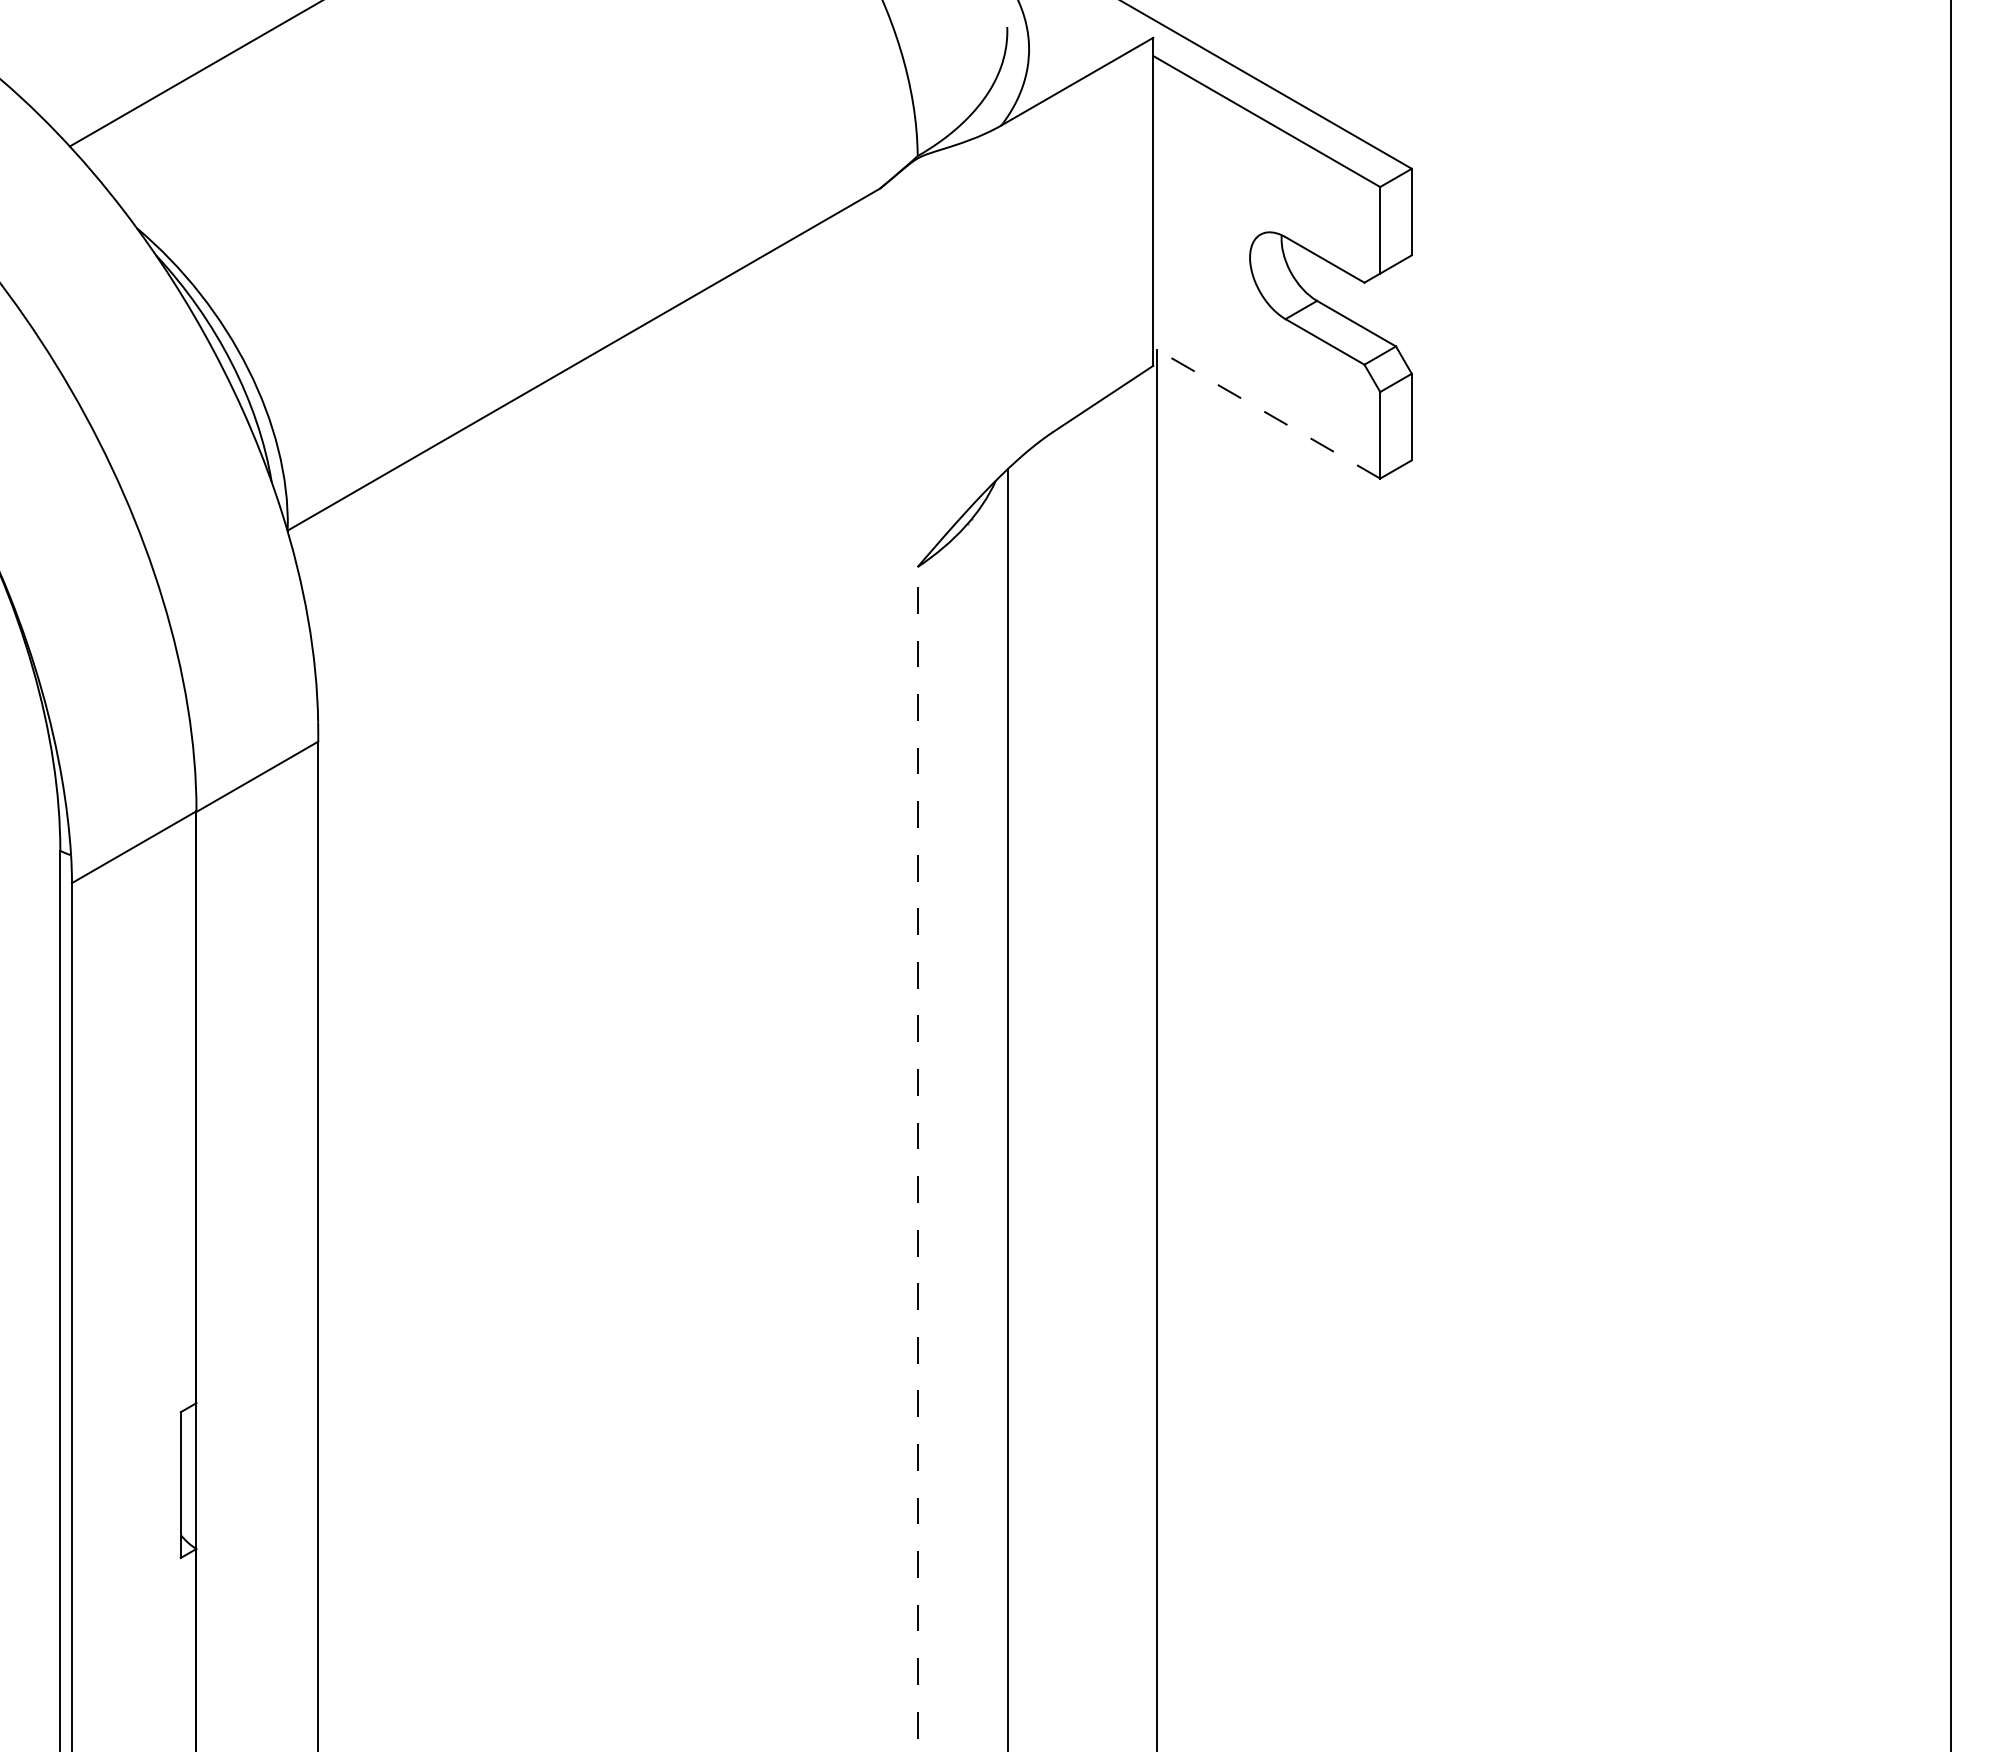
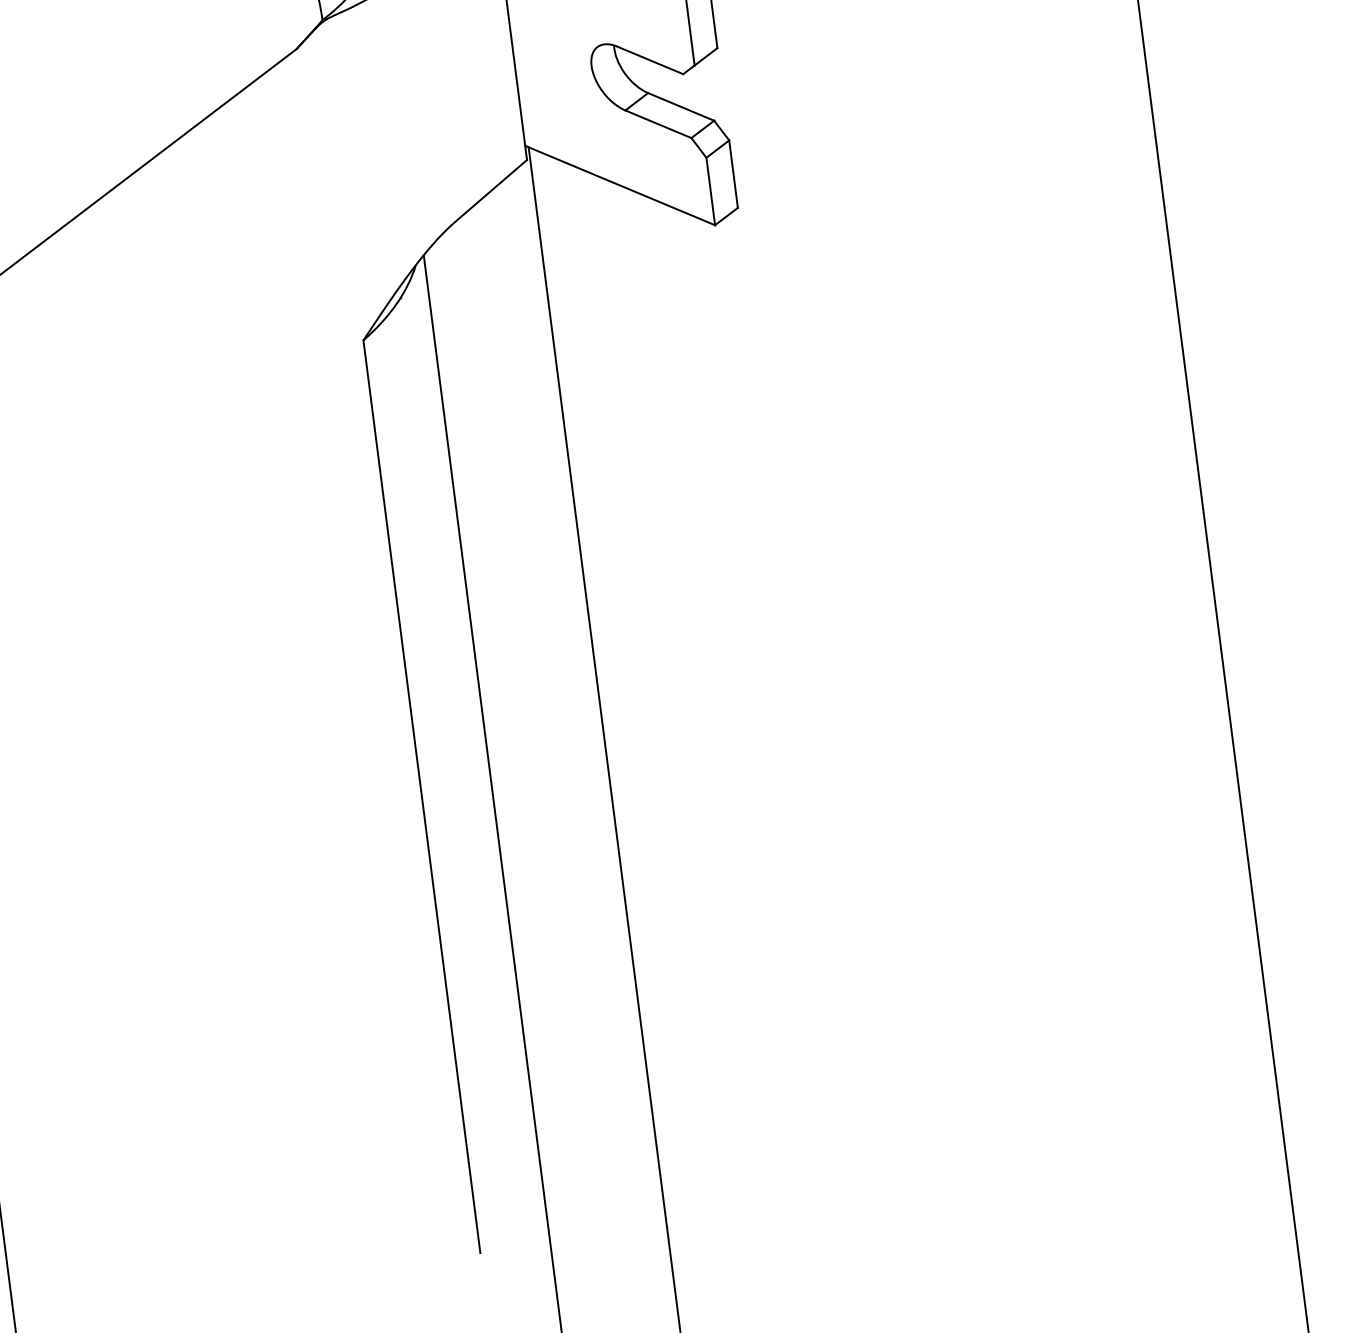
line: (1266, 412) -> (619, 185), dashed -> solid
line: (917, 1152) -> (421, 796), dashed -> solid

